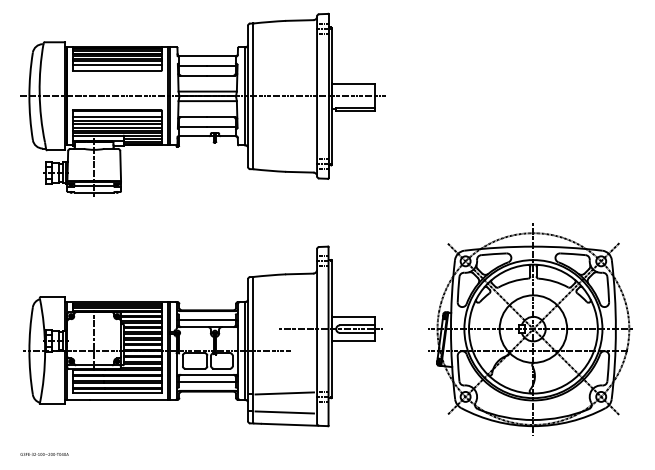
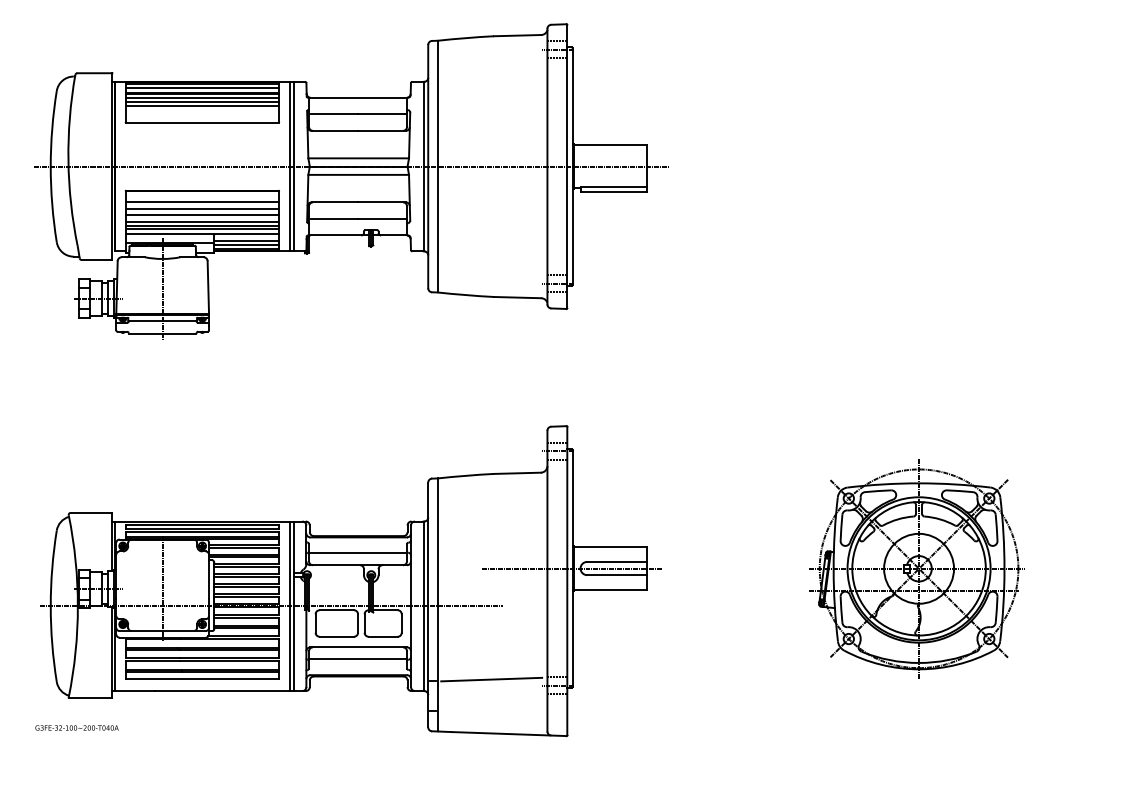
line: (116, 65) -> (201, 113), removed
part: (530, 329) -> (916, 569), size x0.6
line: (284, 412) -> (491, 712), removed
text: (44, 454) -> (76, 728), moved

